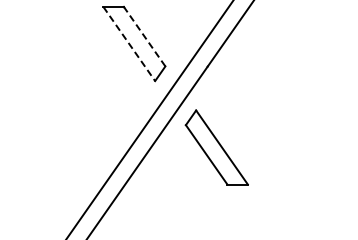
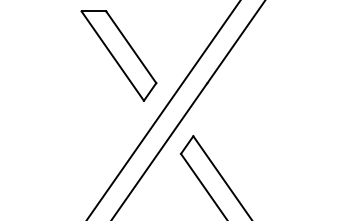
line: (144, 36) -> (131, 47), dashed -> solid
line: (129, 44) -> (113, 56), dashed -> solid

